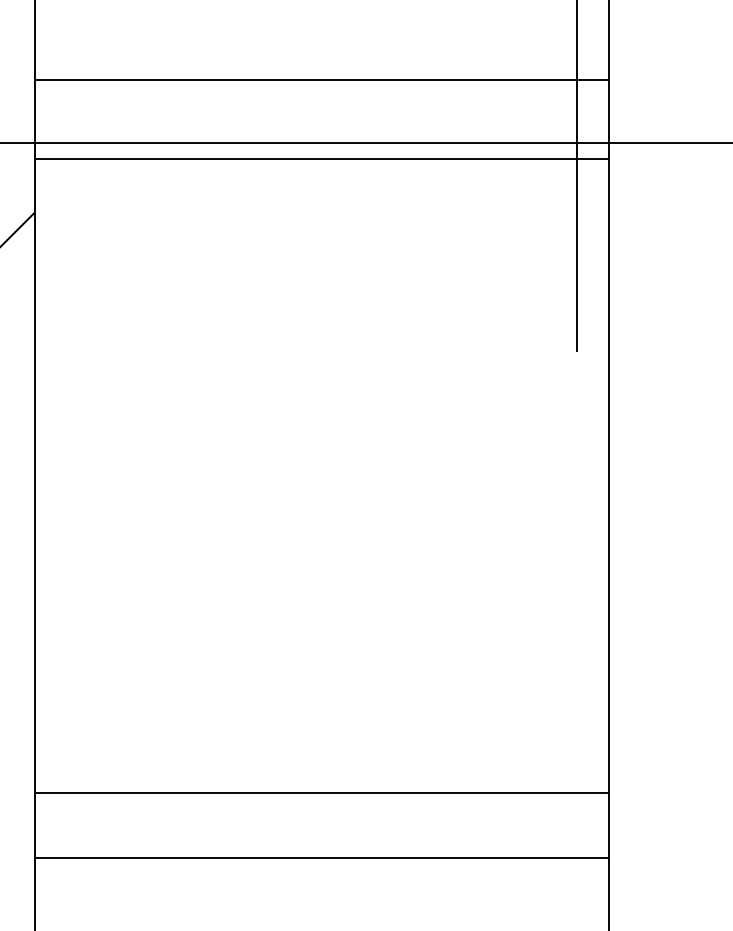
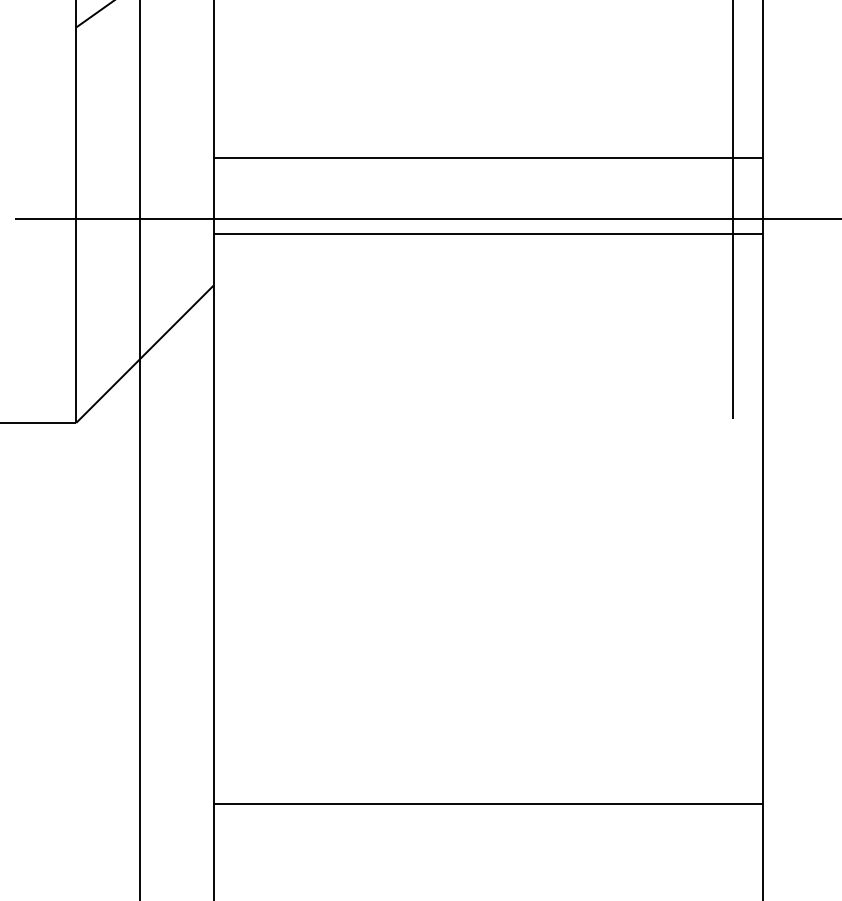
line: (320, 792) -> (487, 804), moved

